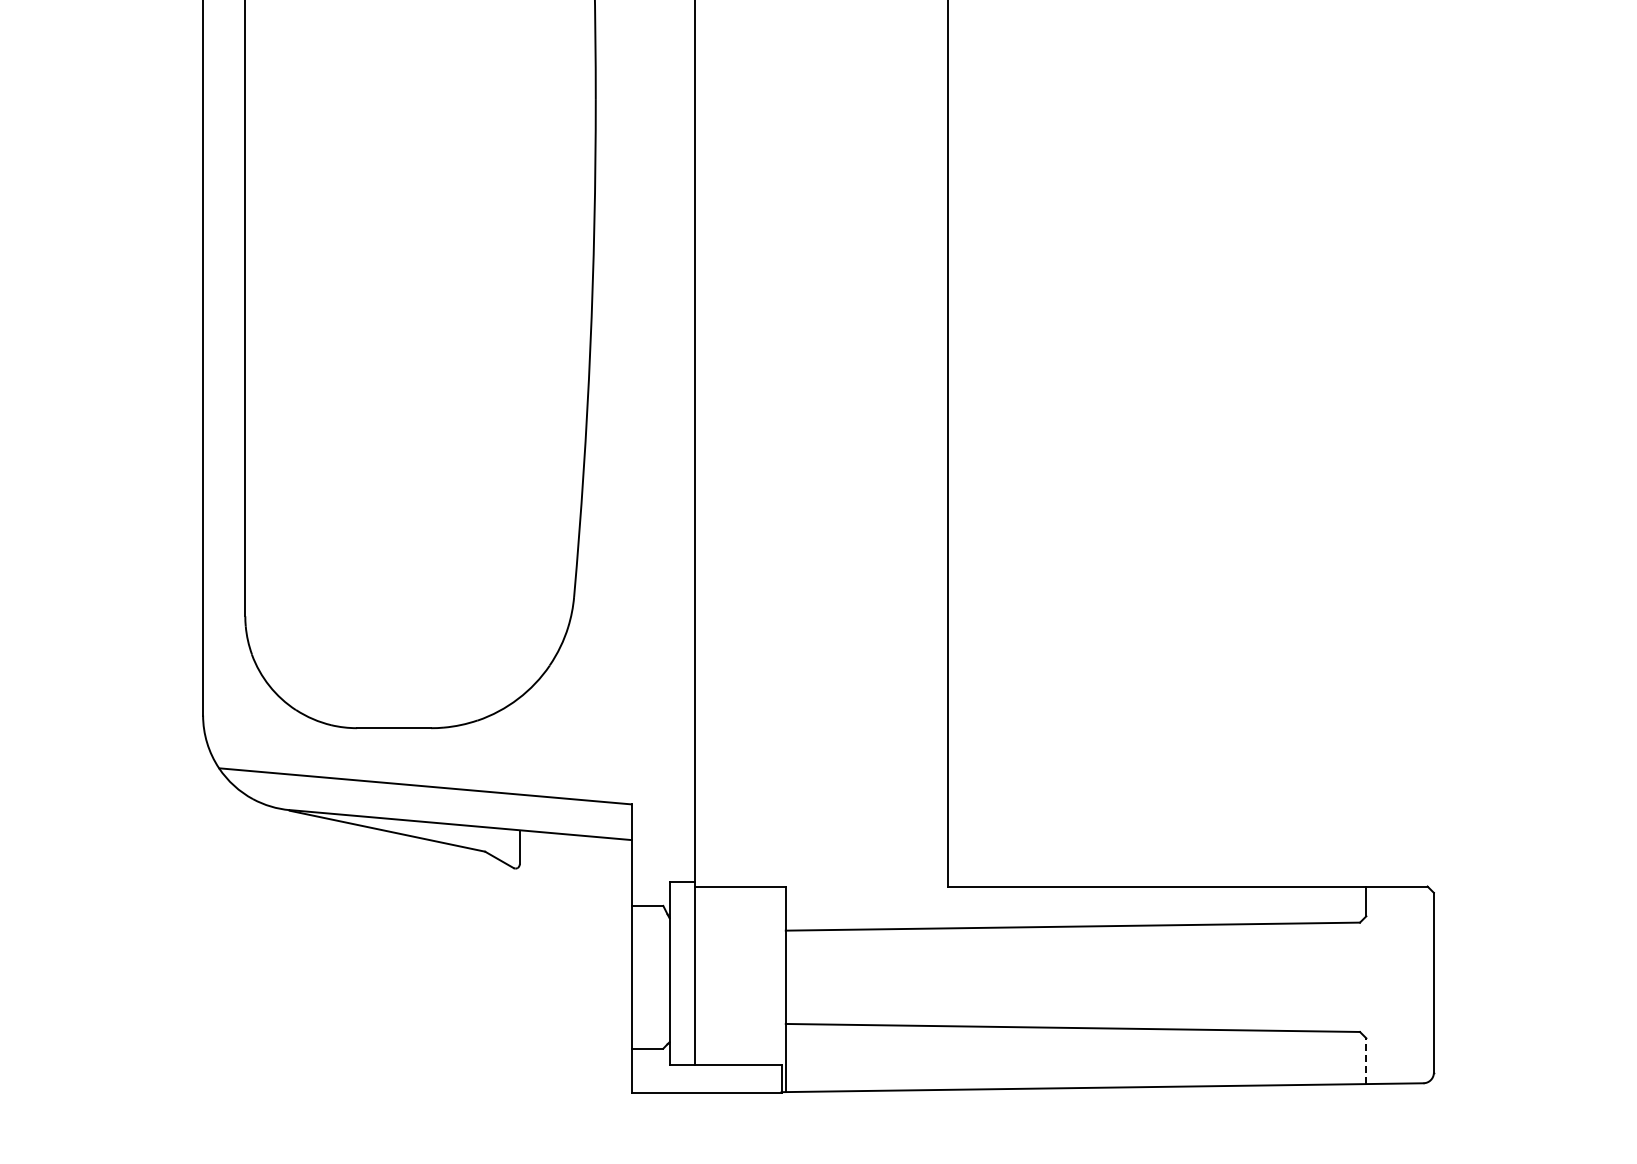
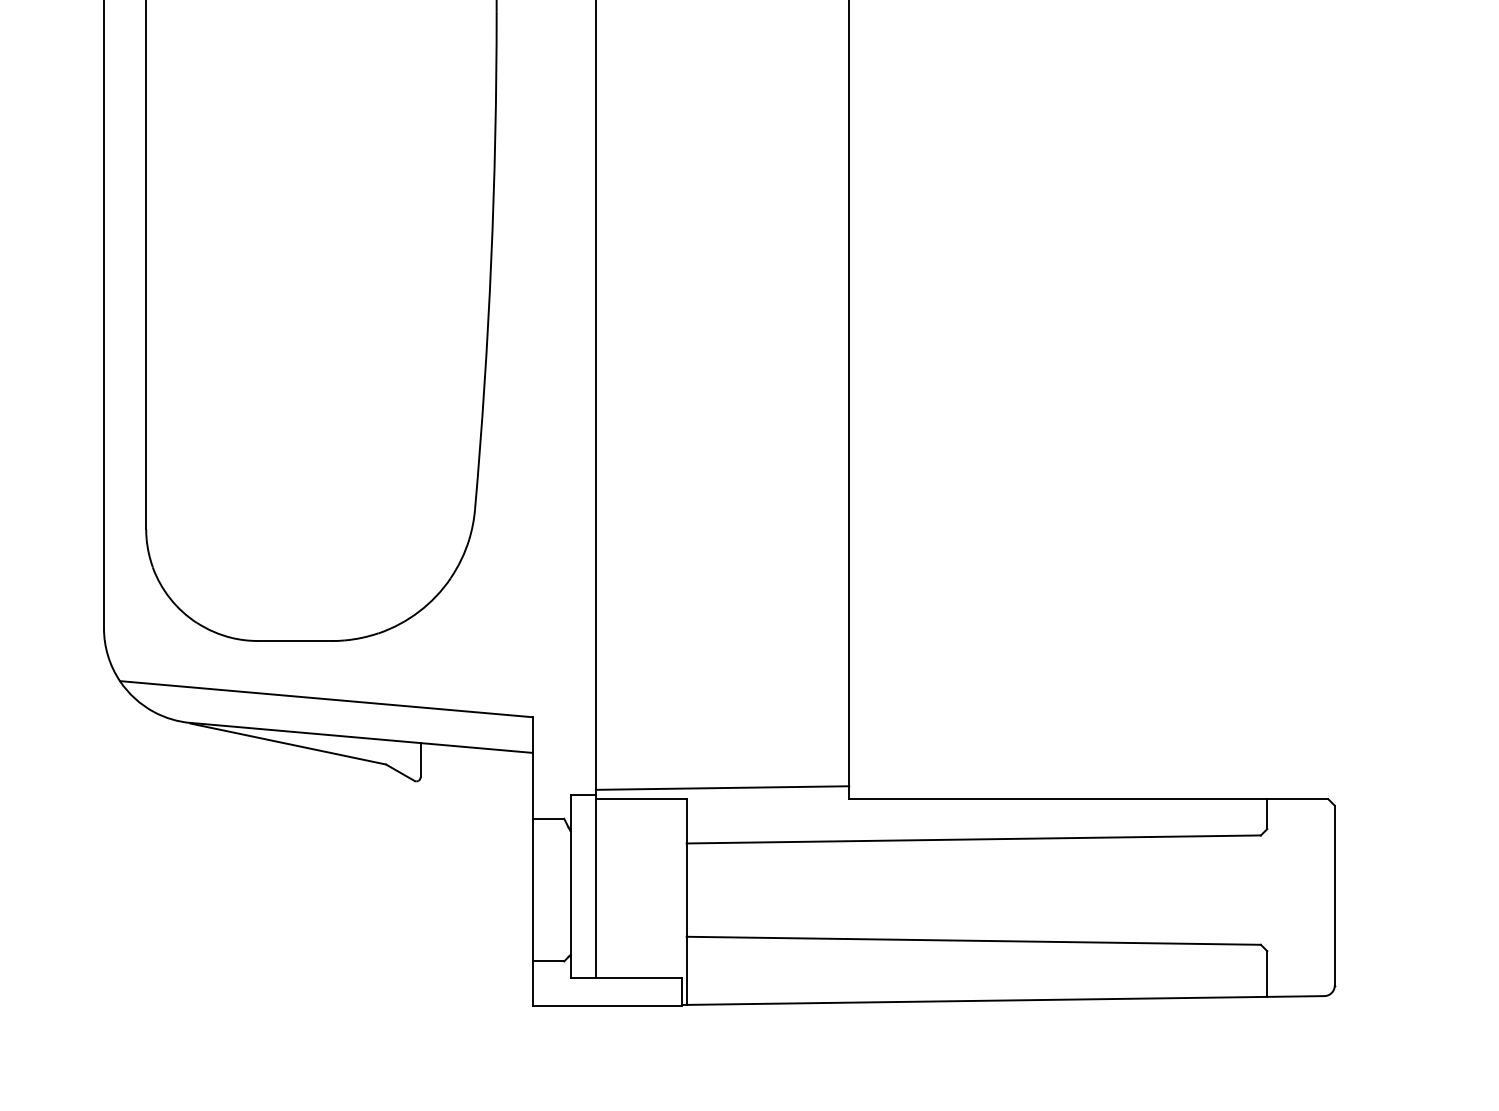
line: (821, 875) -> (722, 788), added
line: (1366, 1061) -> (1267, 974), dashed -> solid

